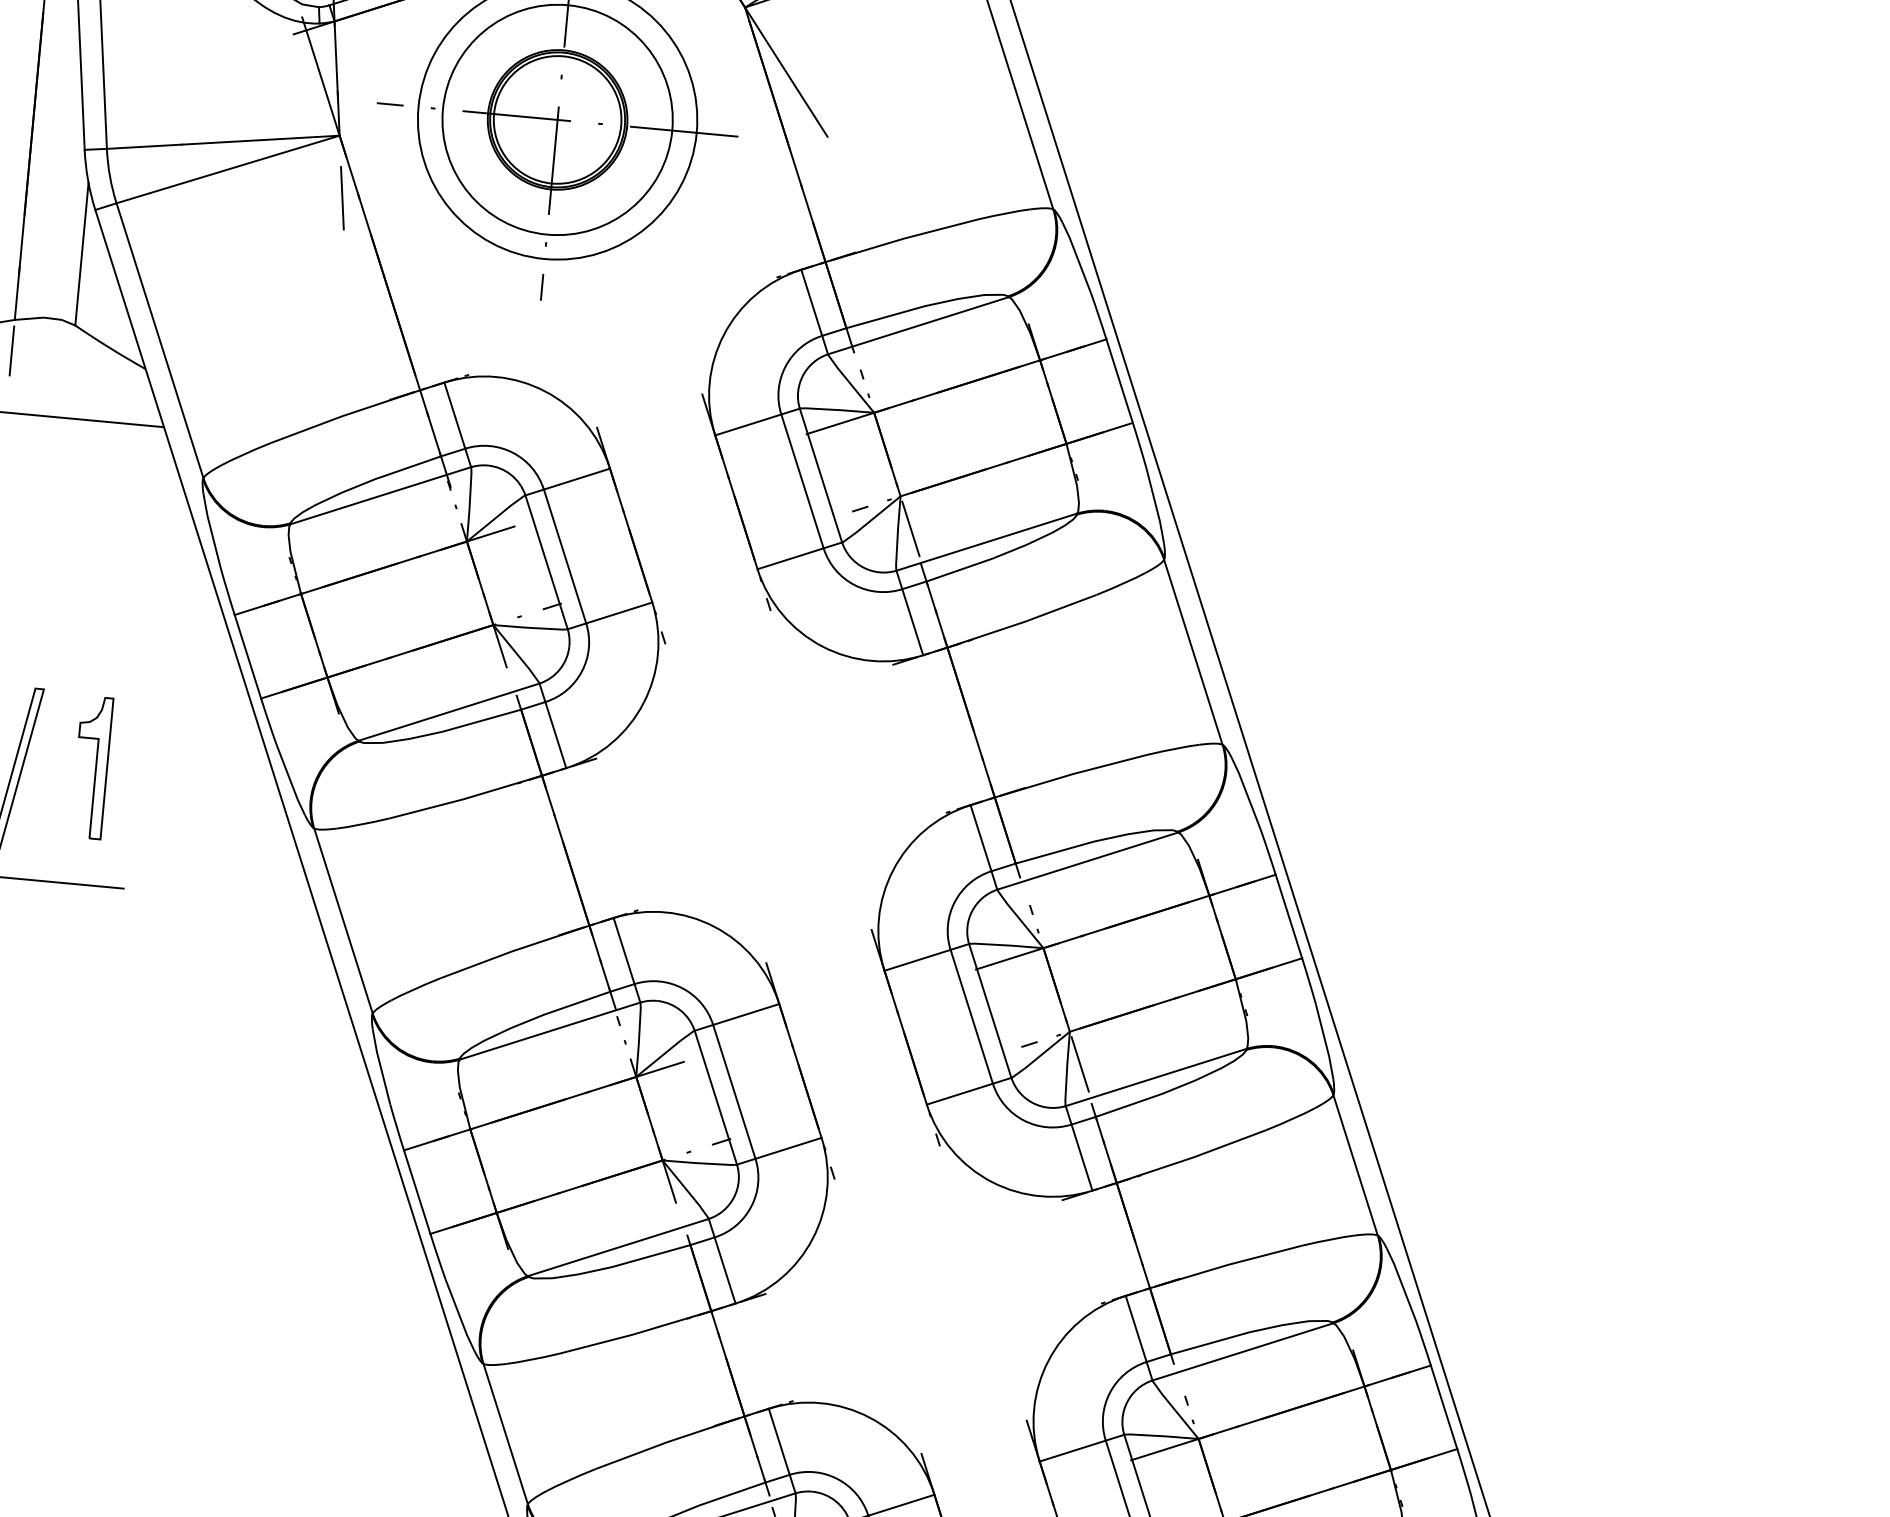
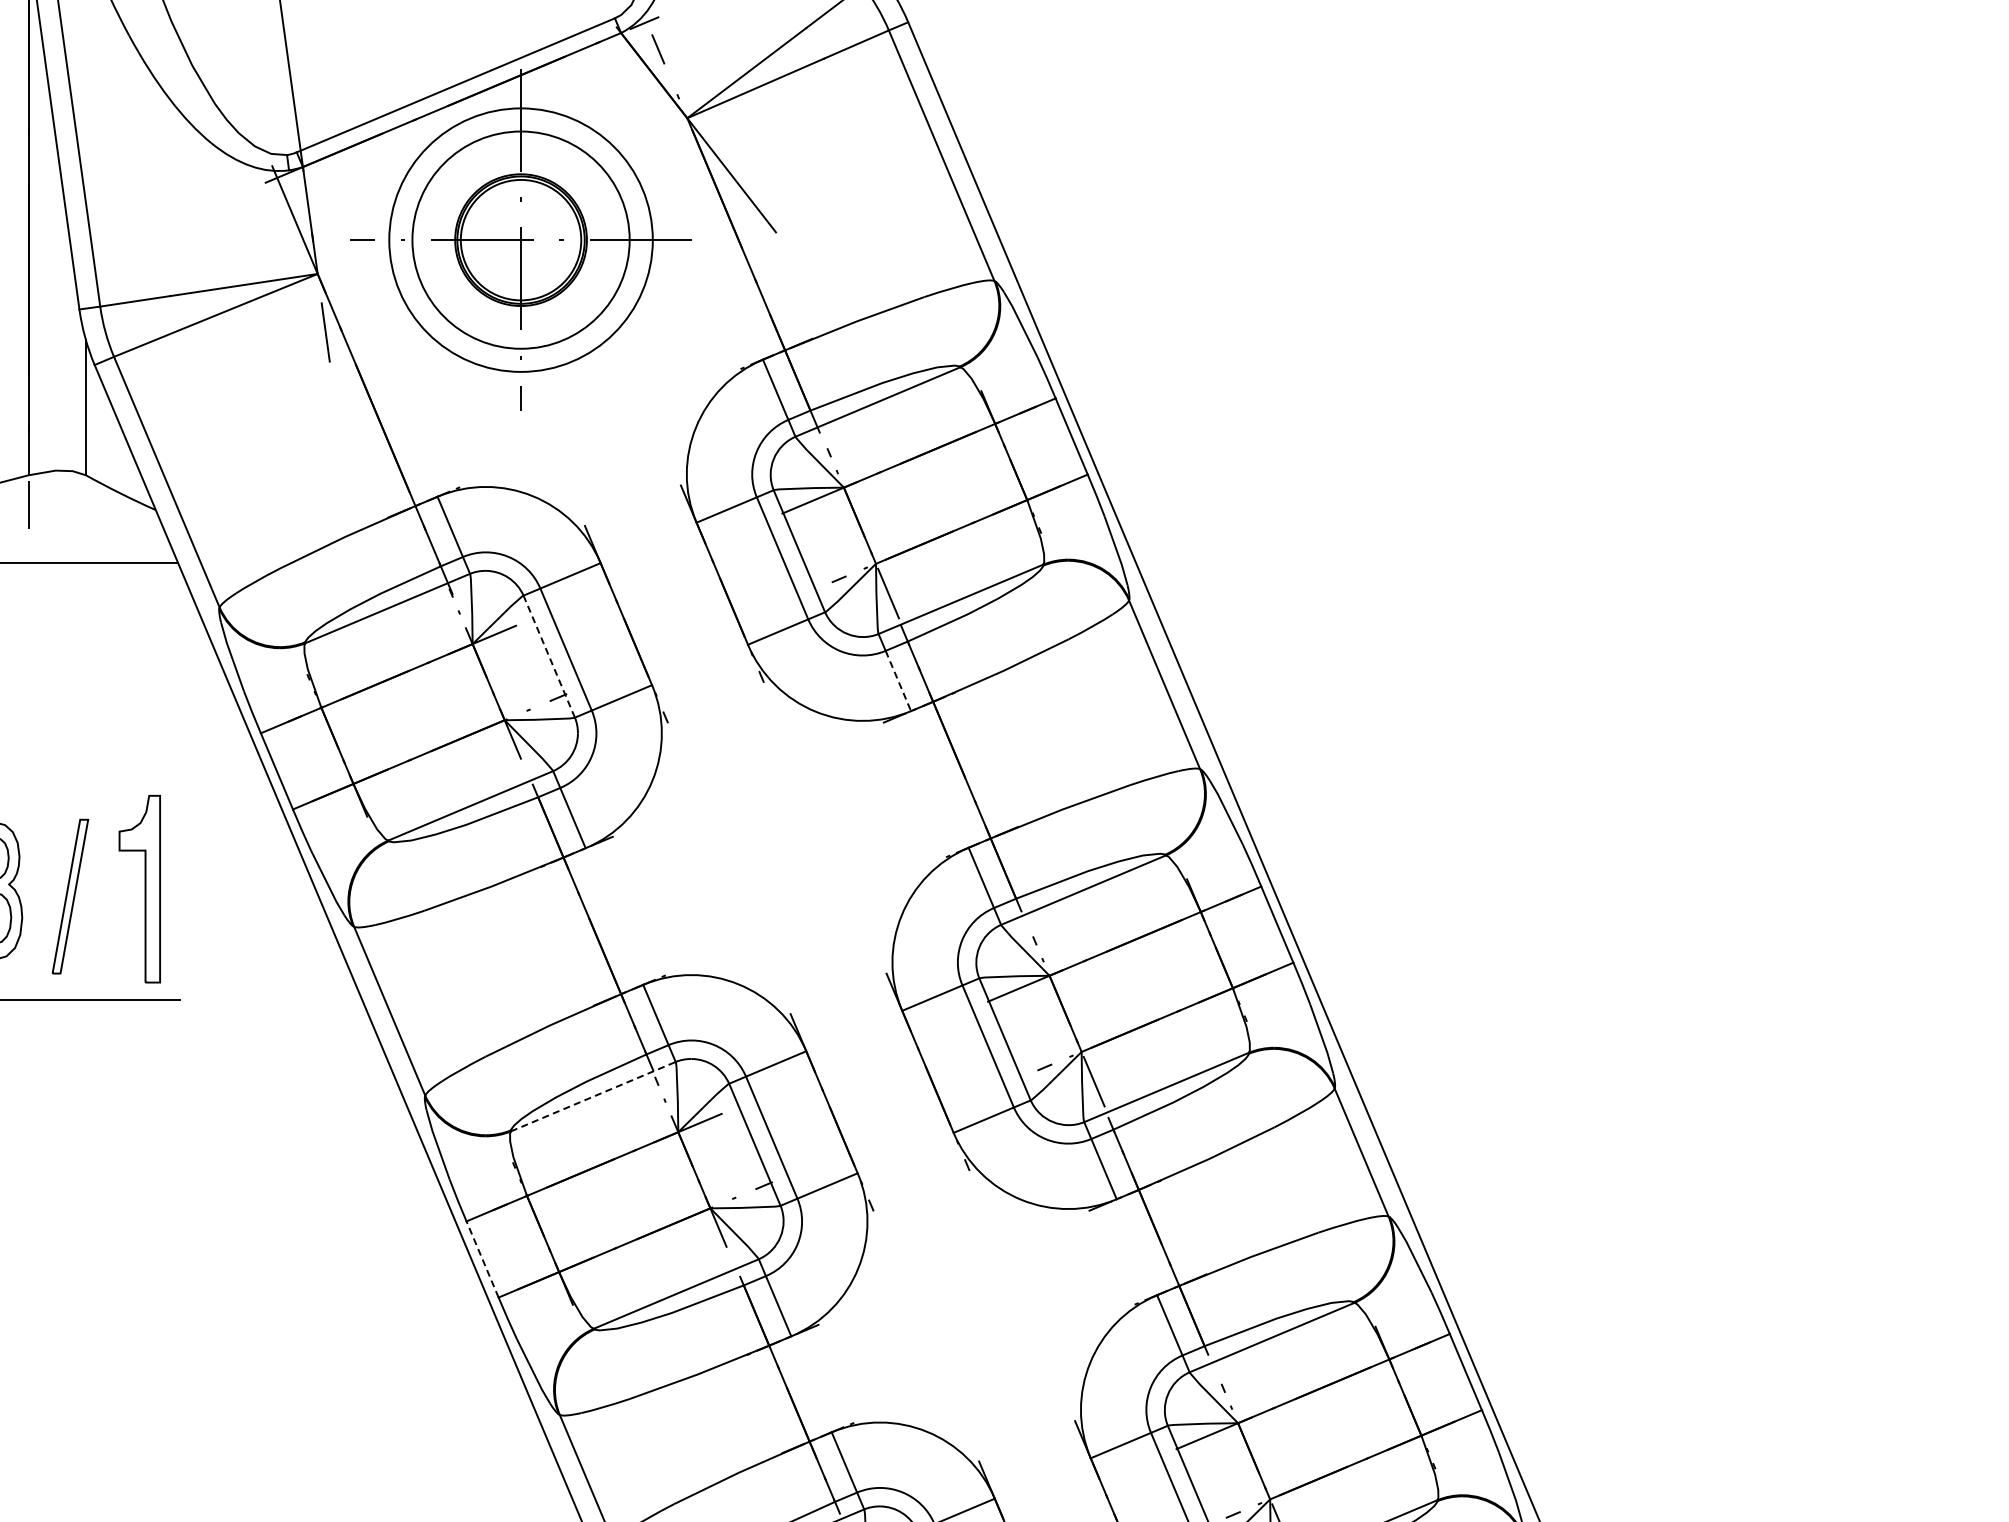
line: (546, 562) -> (549, 656), solid -> dashed
line: (912, 622) -> (898, 681), solid -> dashed
part: (91, 766) -> (139, 888), size x1.4
line: (550, 1030) -> (593, 1096), solid -> dashed
line: (417, 1192) -> (482, 1259), solid -> dashed

